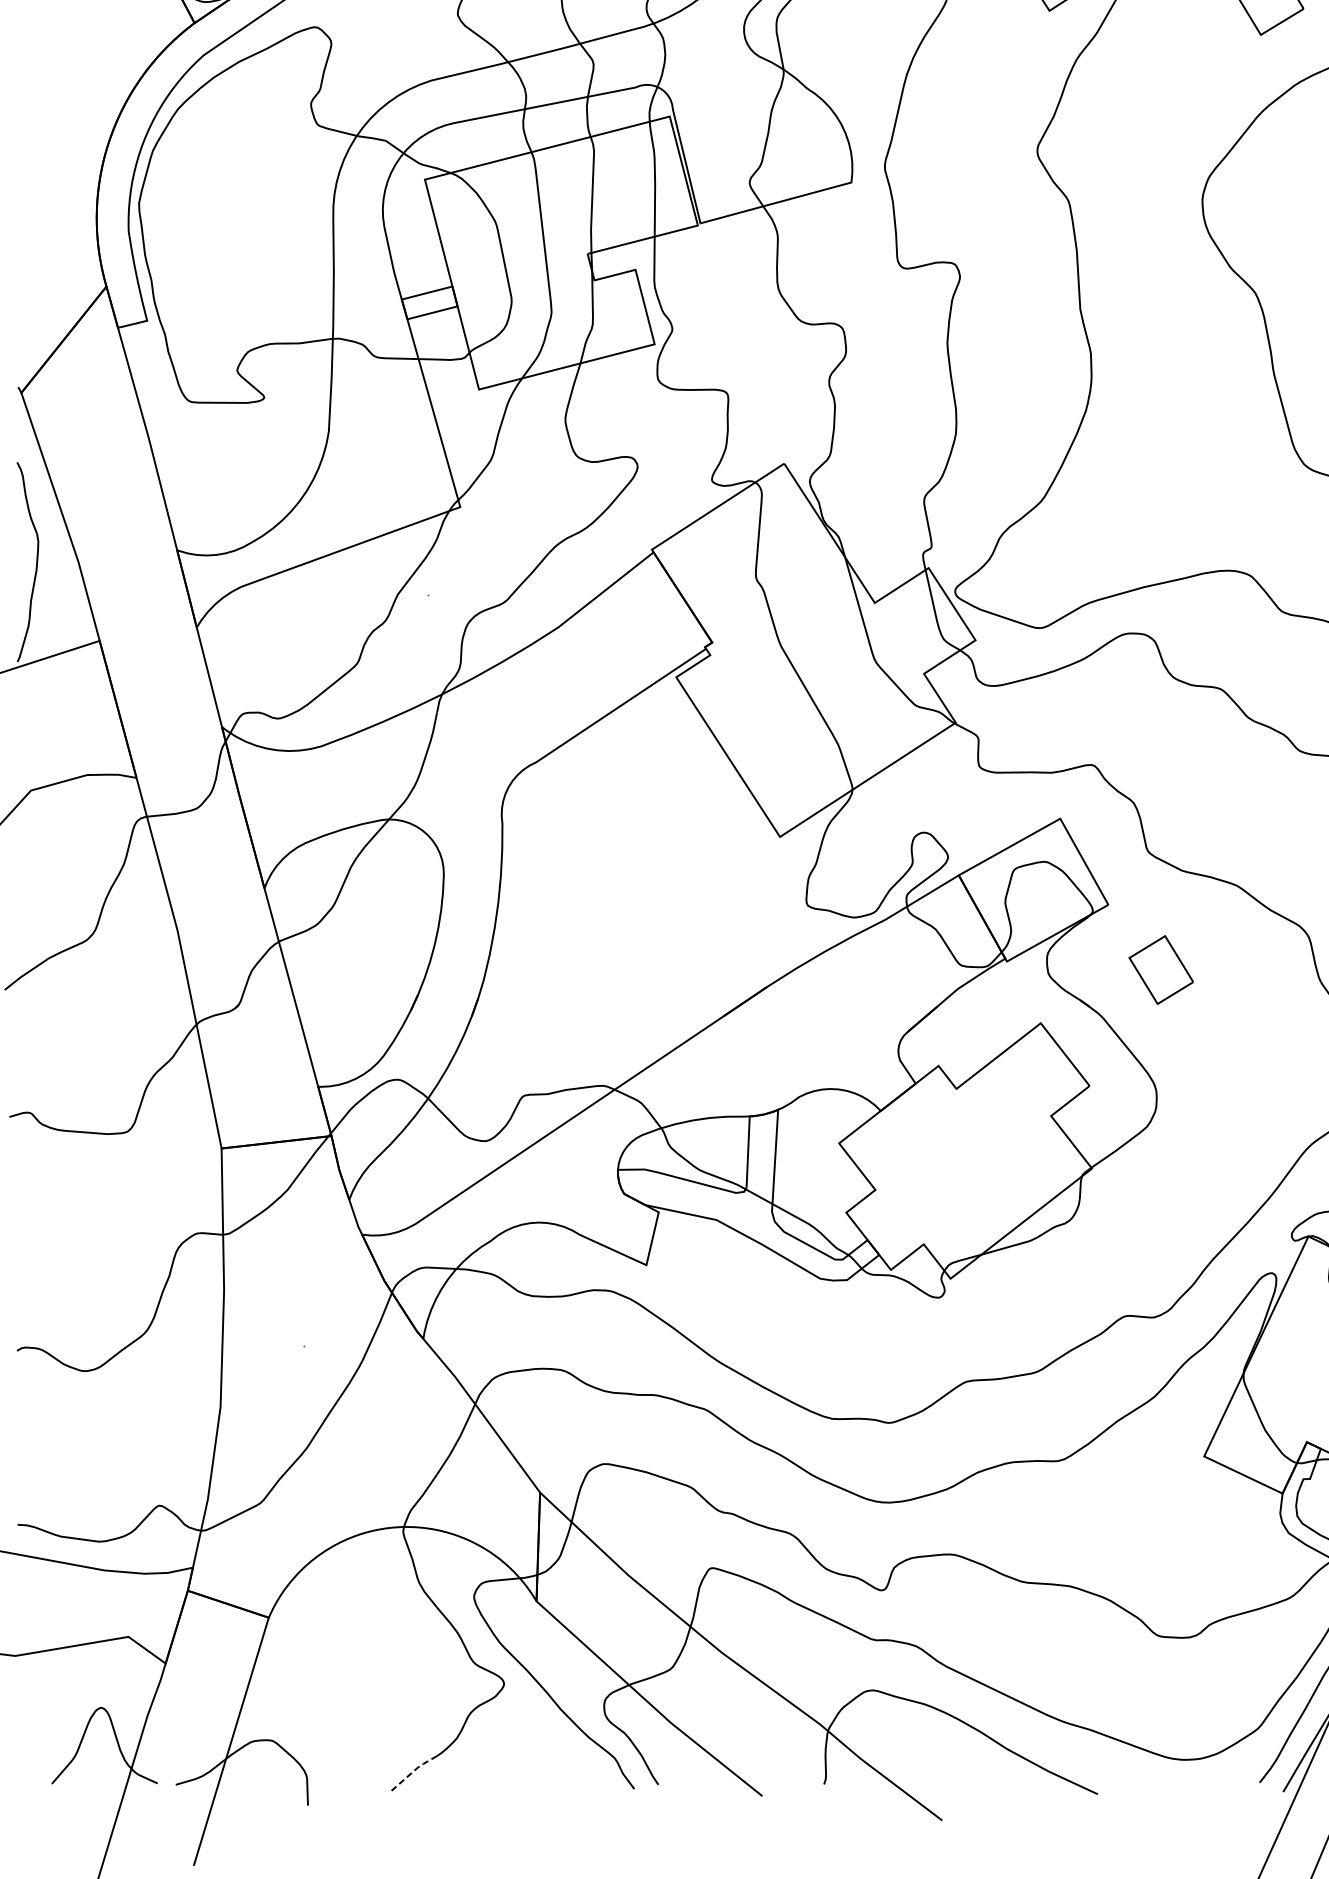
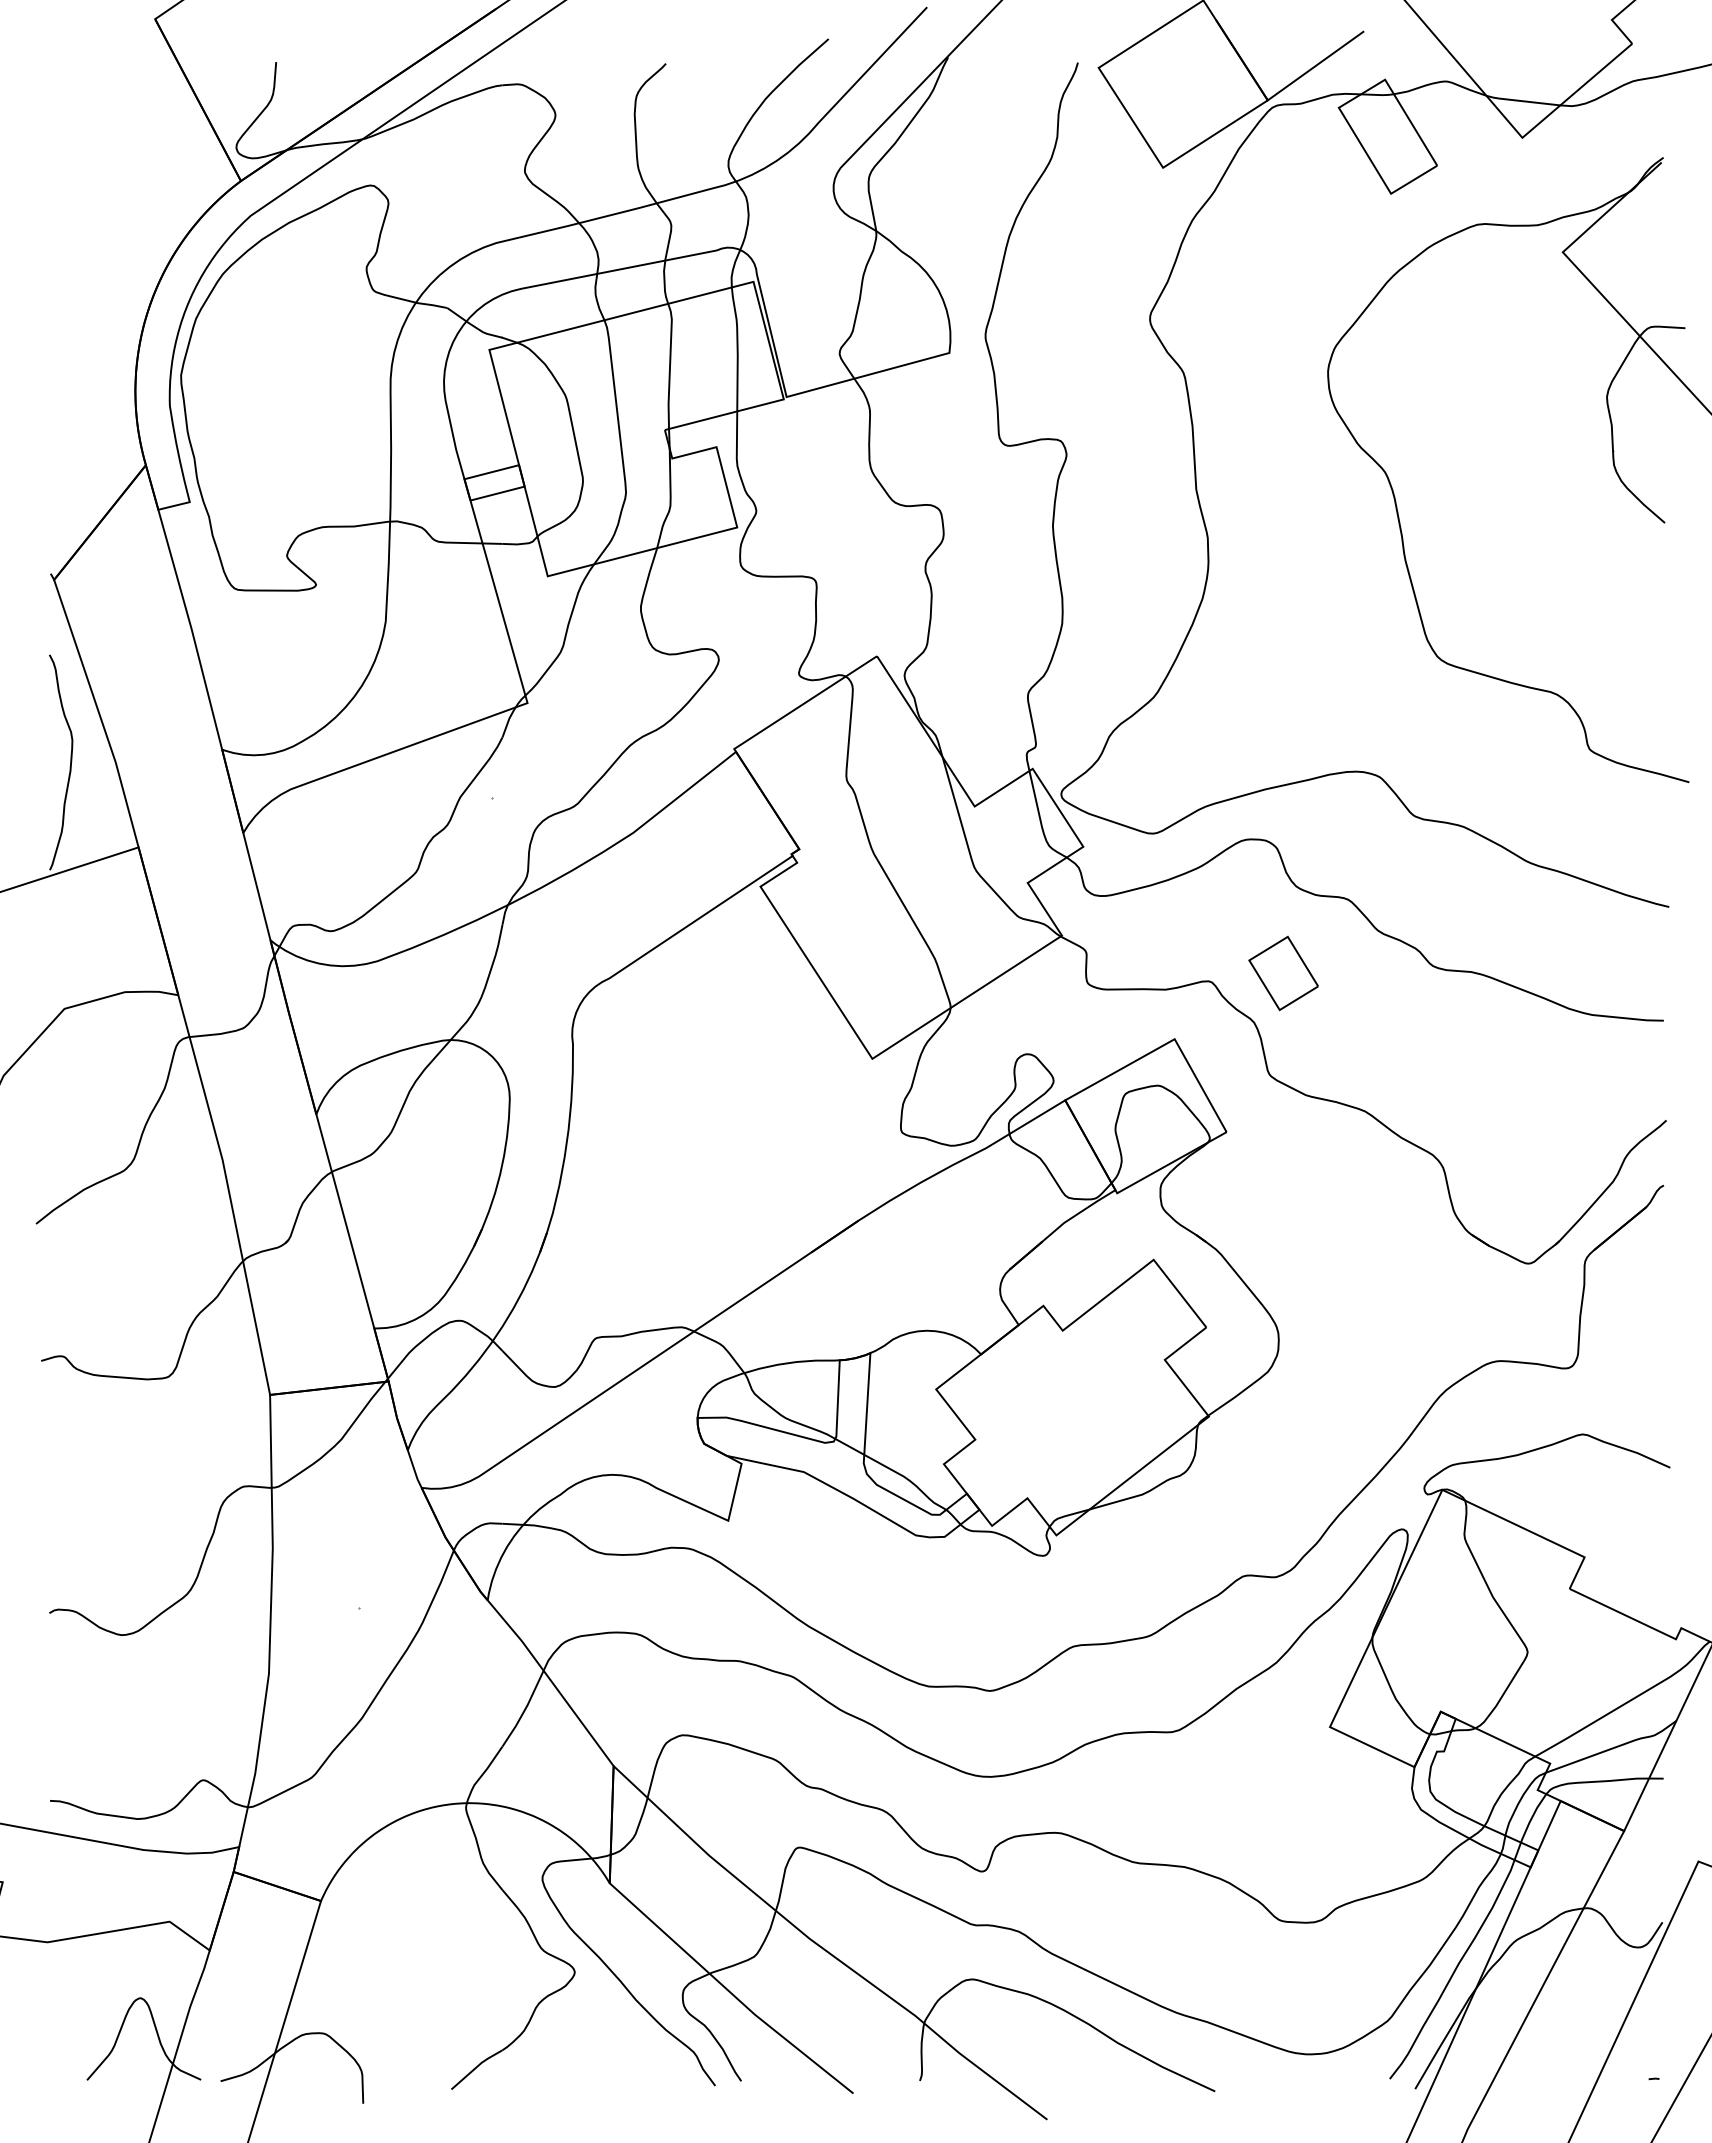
part: (1161, 970) -> (1283, 973), moved
line: (412, 1772) -> (476, 2067), dashed -> solid

